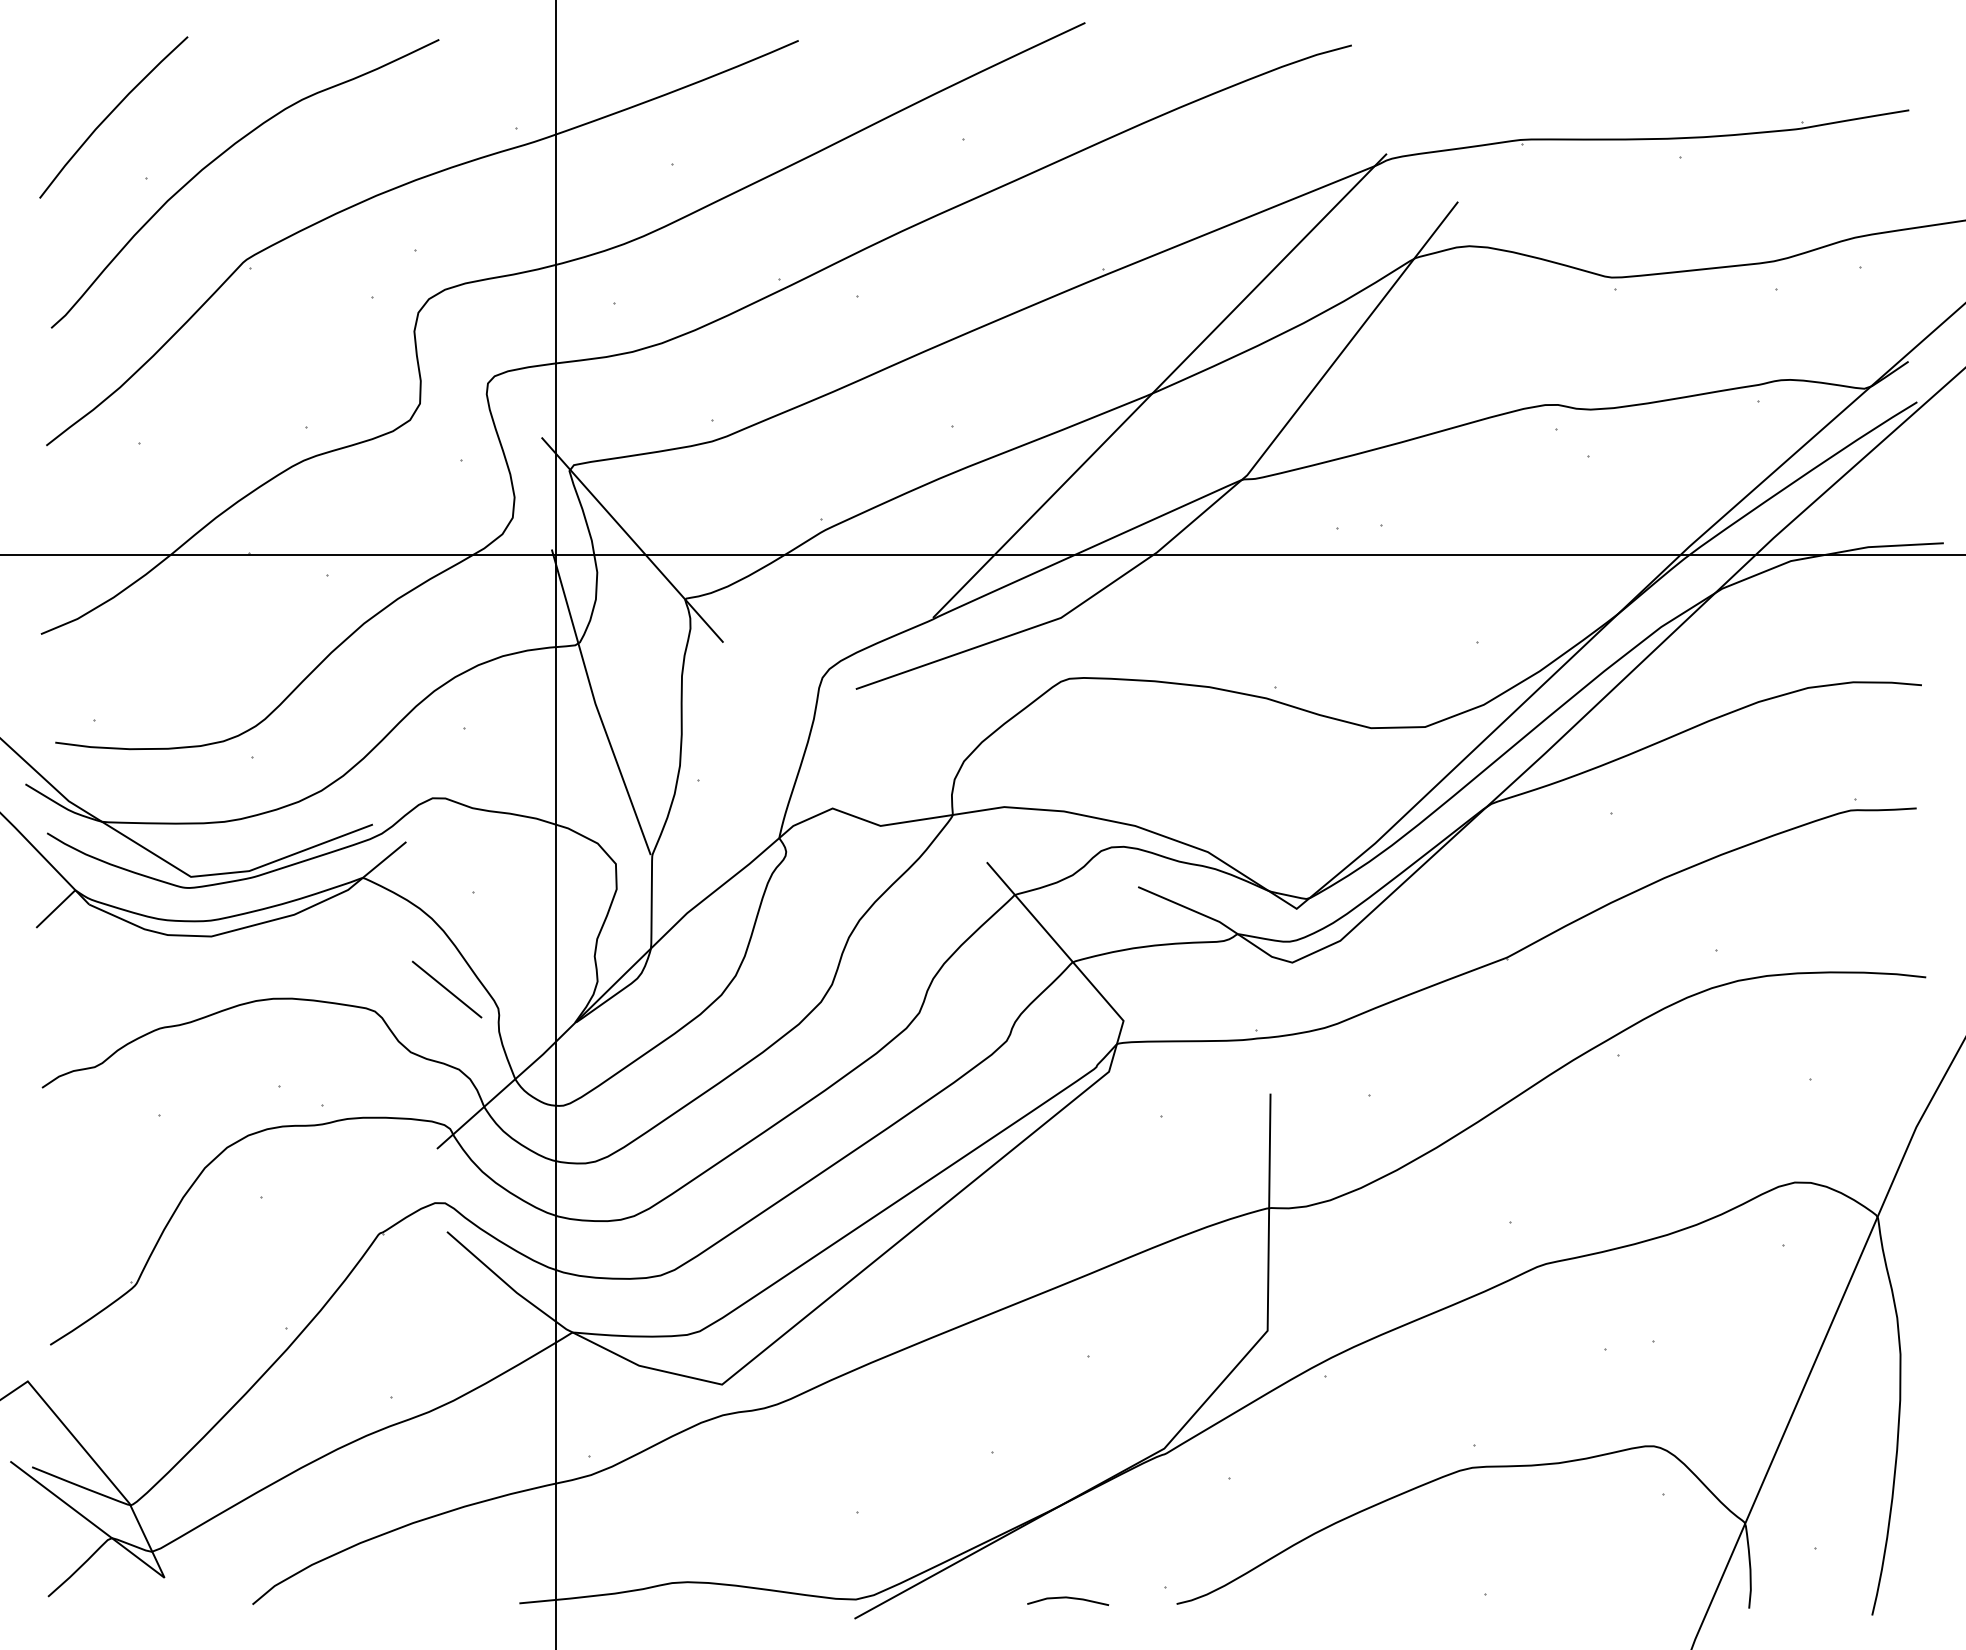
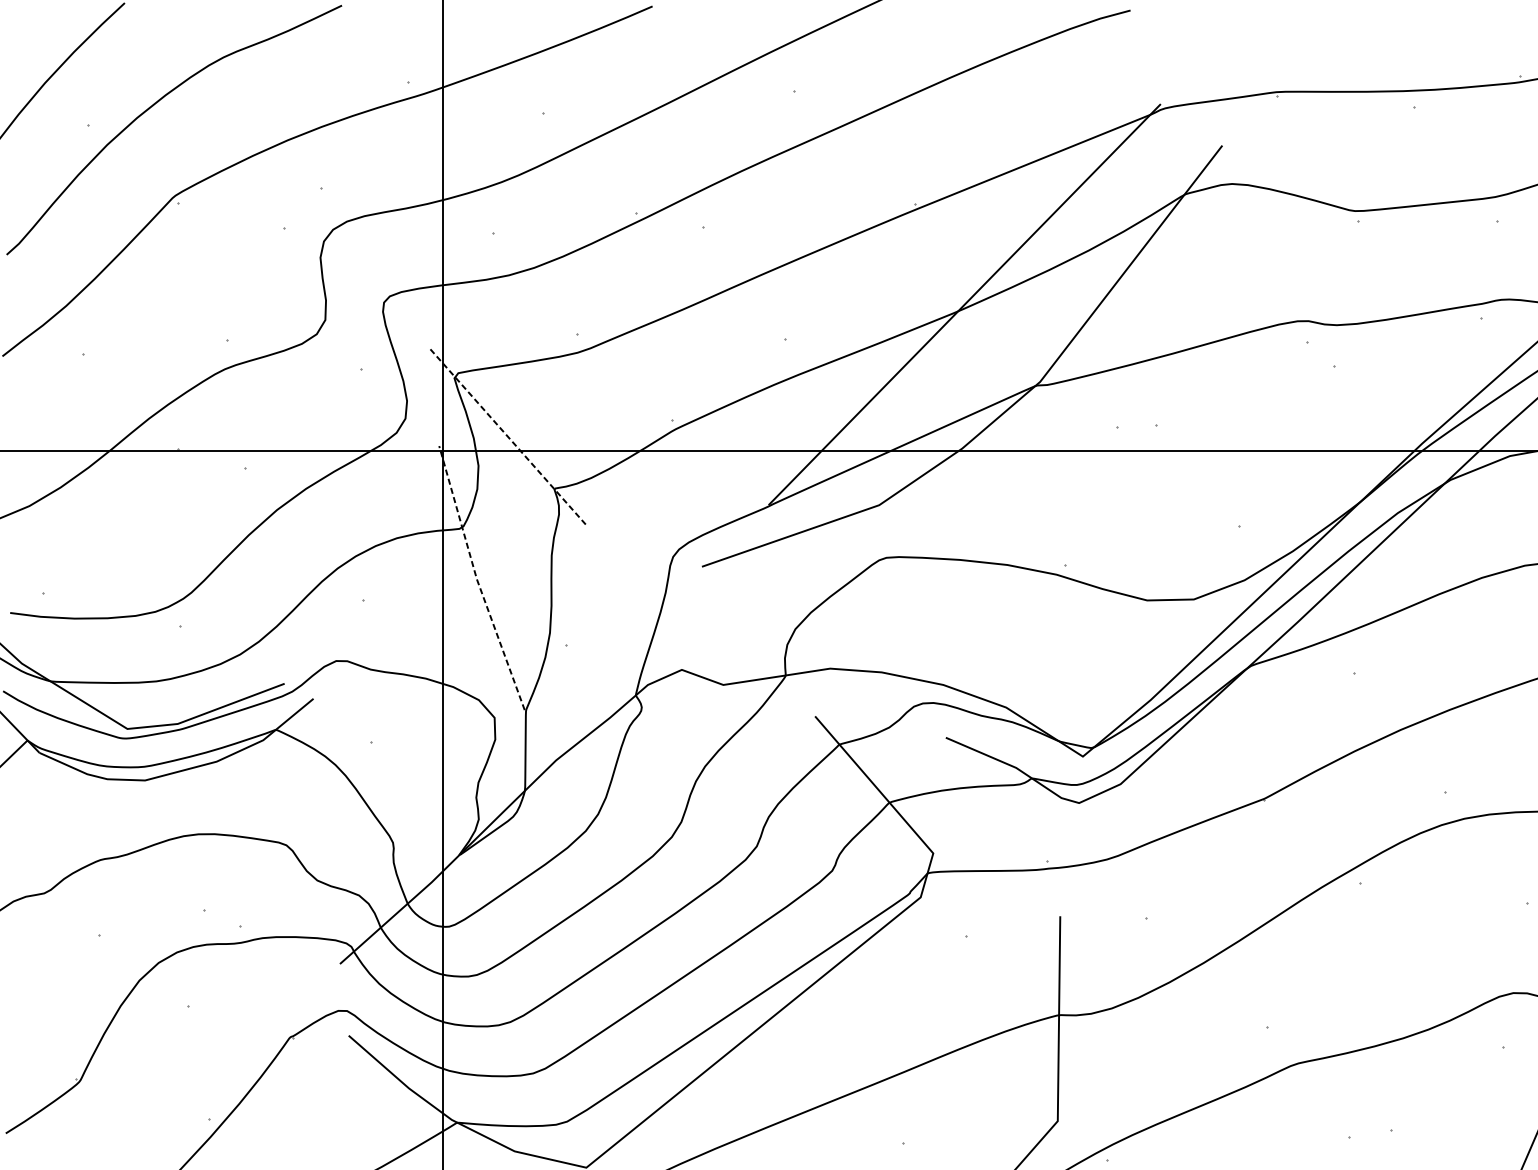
line: (632, 540) -> (508, 438), solid -> dashed
line: (595, 703) -> (476, 579), solid -> dashed
line: (447, 989) -> (349, 826), removed

